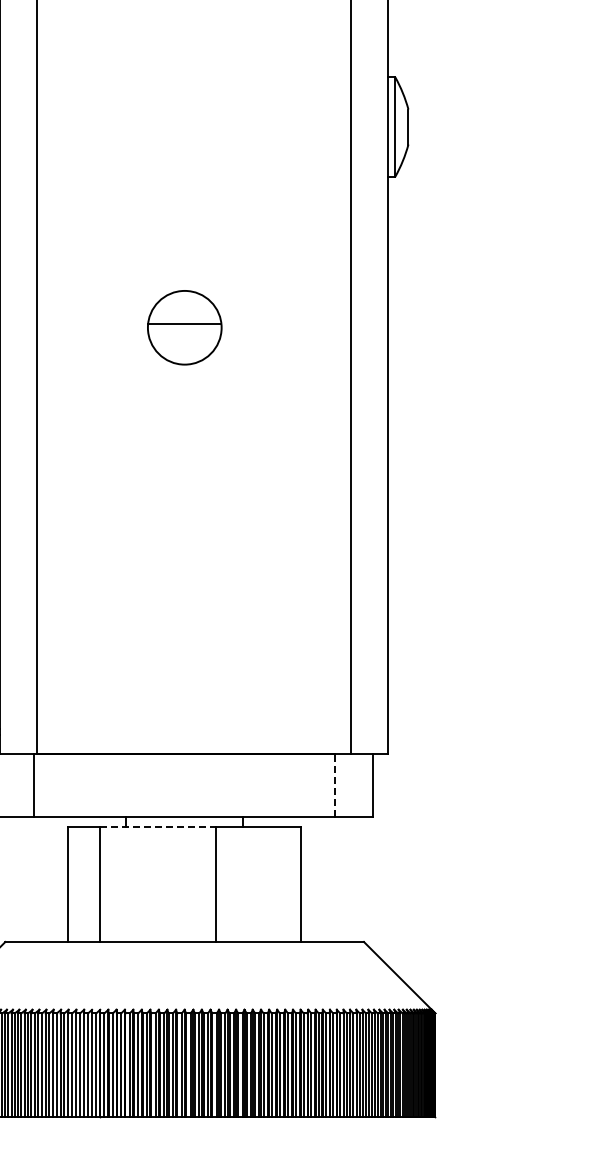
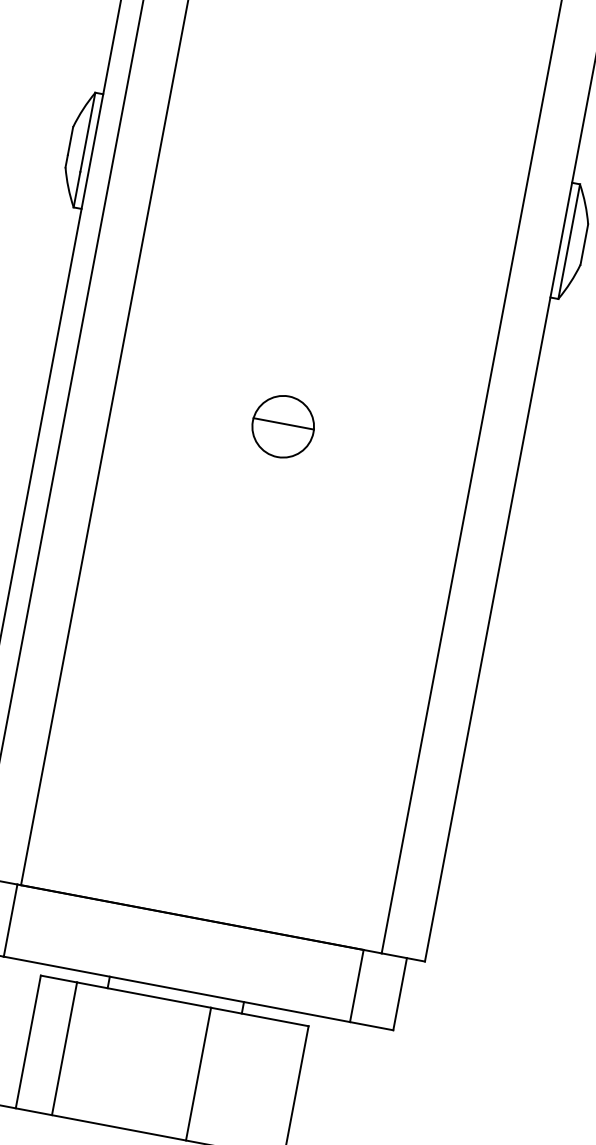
part: (184, 327) -> (283, 426), size x0.71
line: (335, 784) -> (357, 985), dashed -> solid
line: (158, 826) -> (144, 995), dashed -> solid

